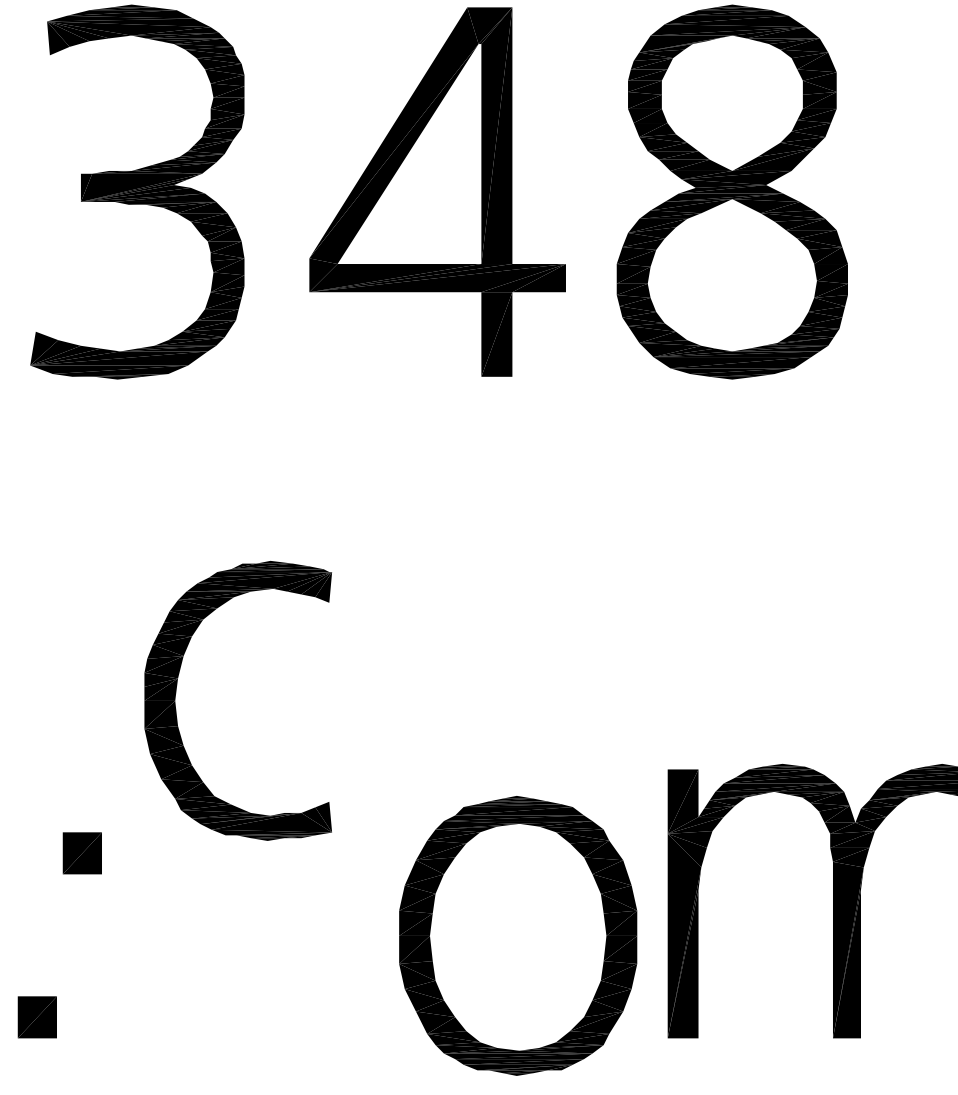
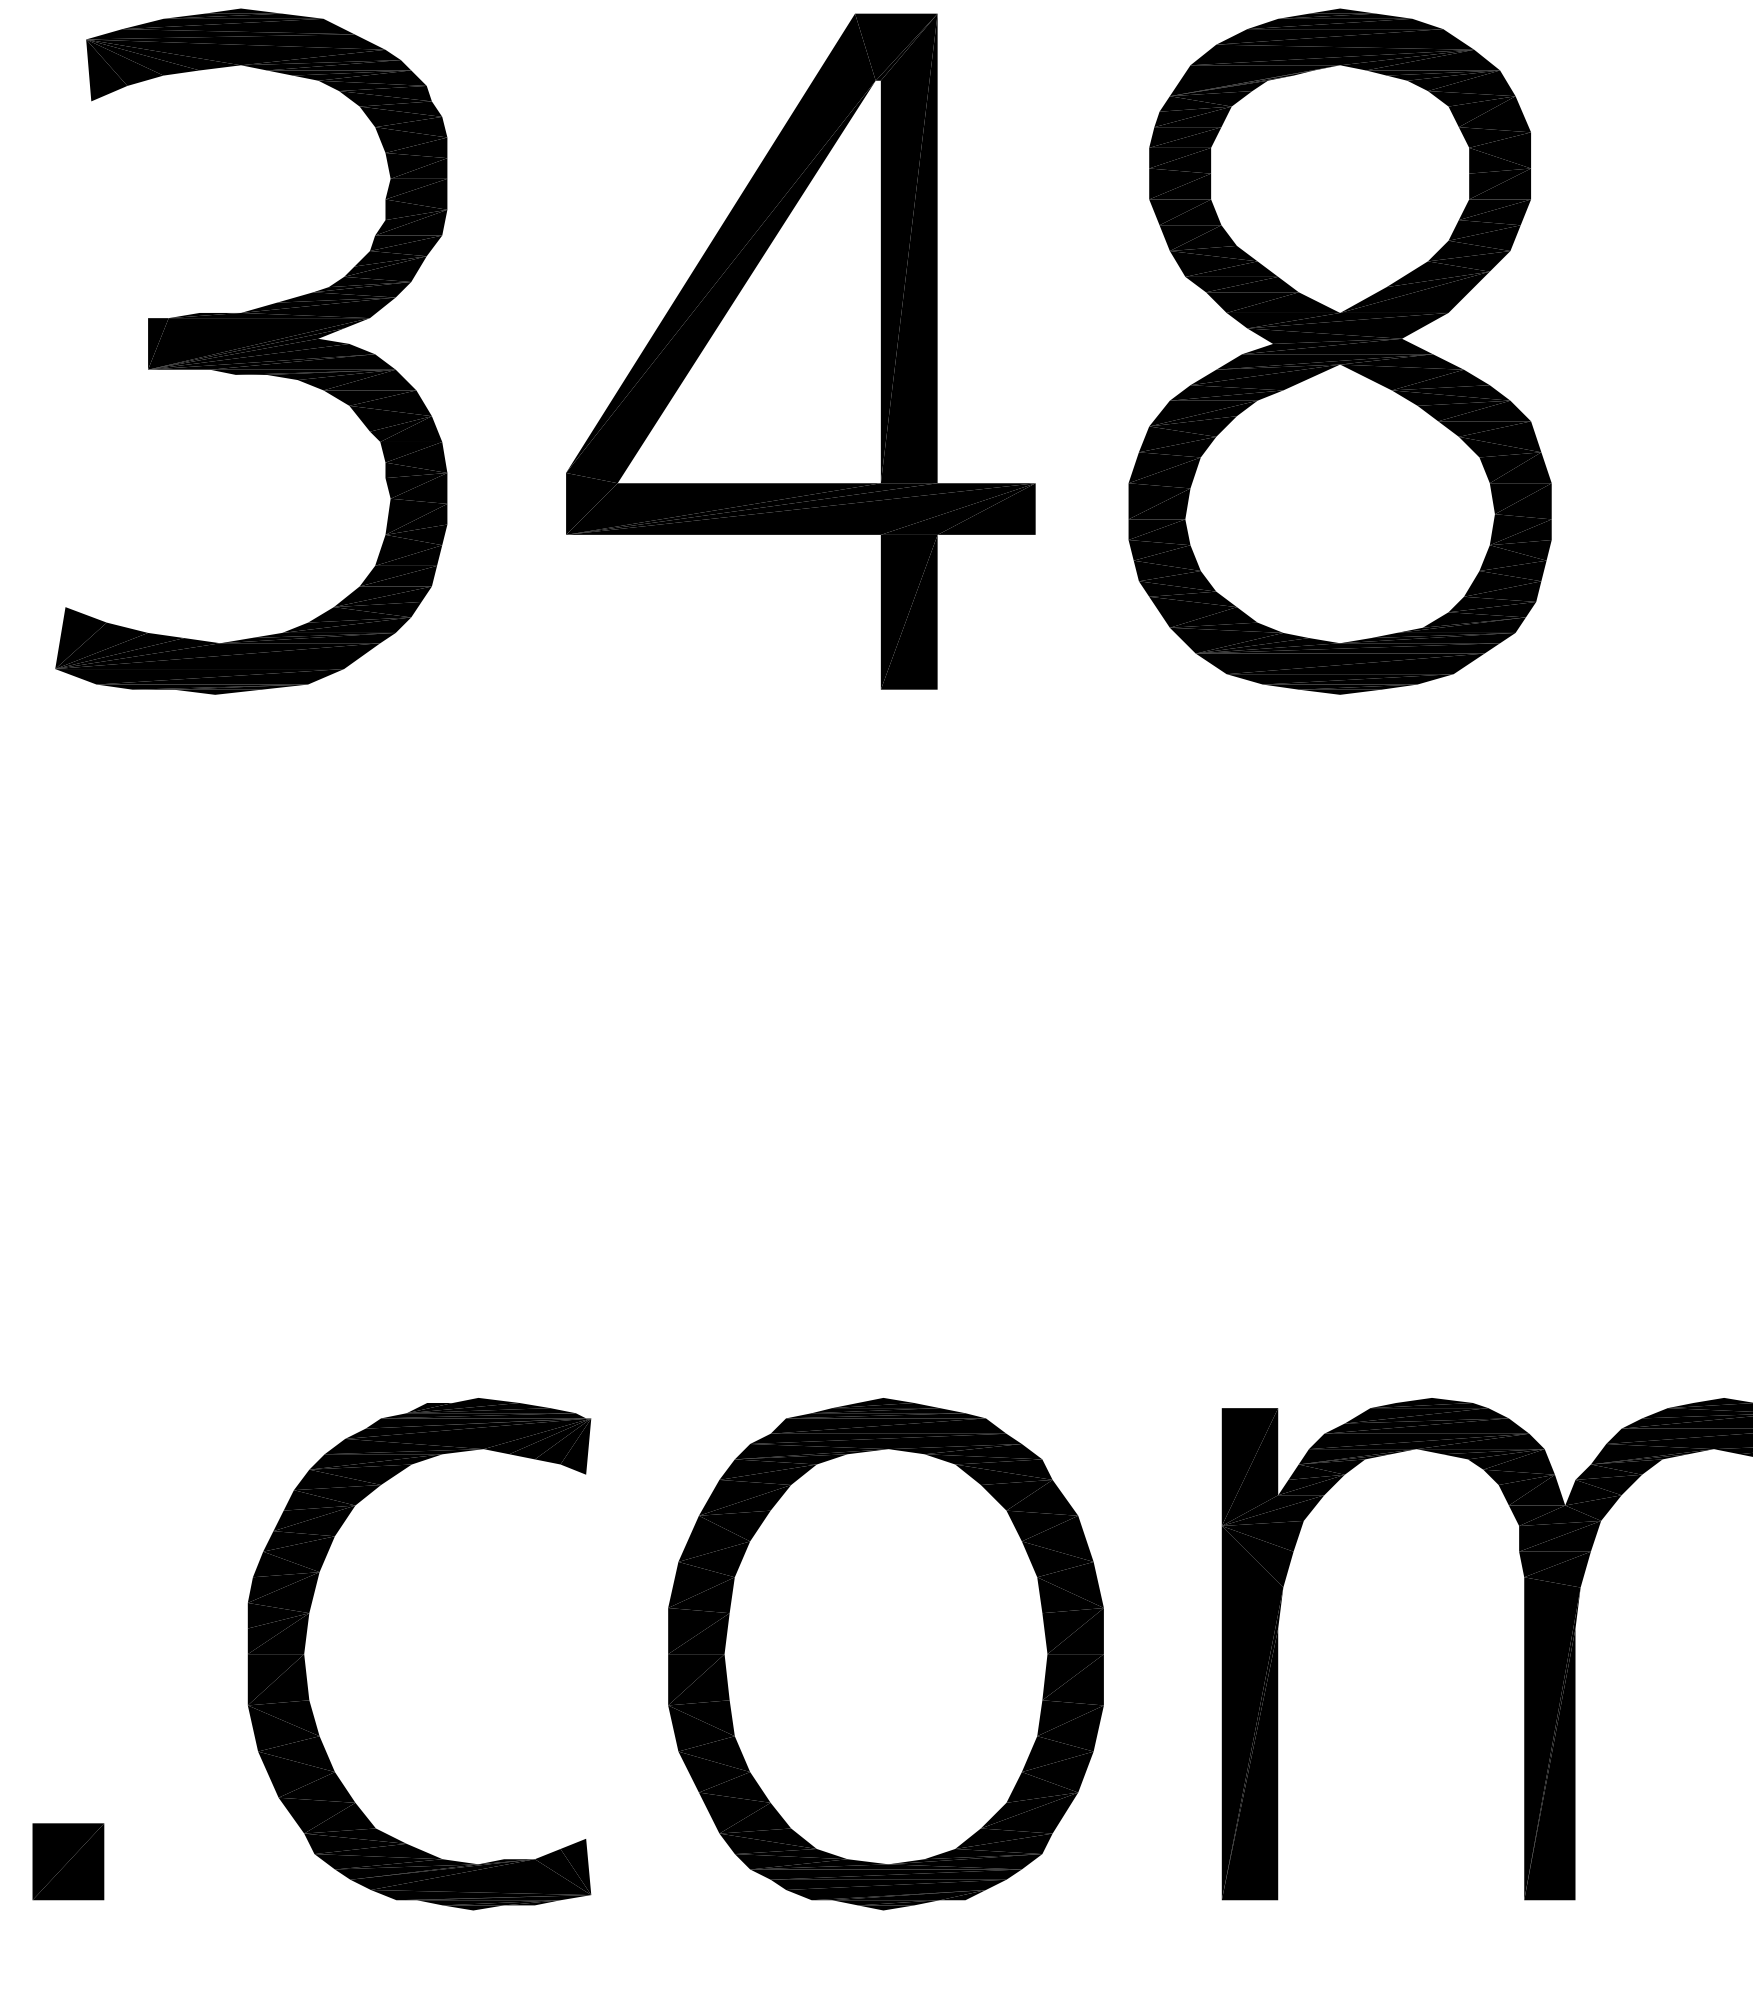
part: (176, 693) -> (306, 1640), moved
part: (81, 853) -> (149, 1561), removed
part: (518, 935) -> (886, 1653), moved

